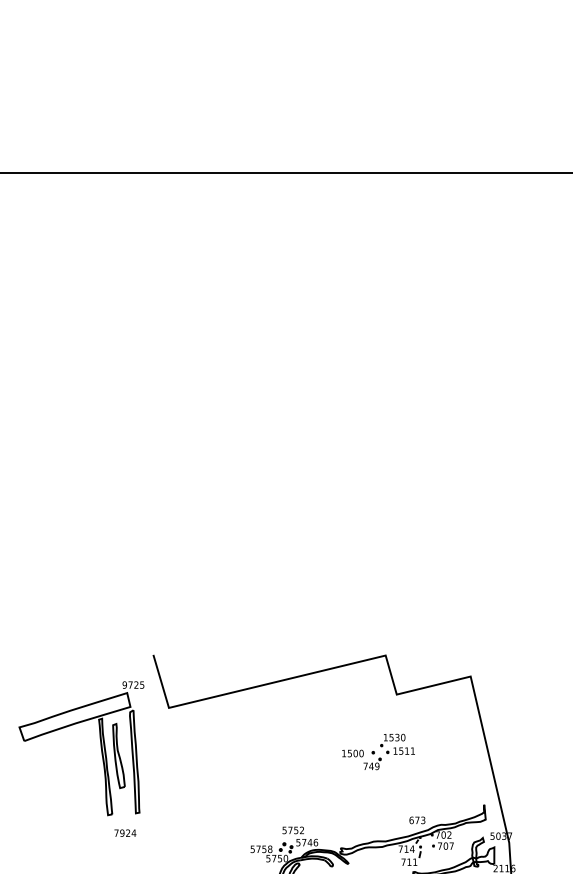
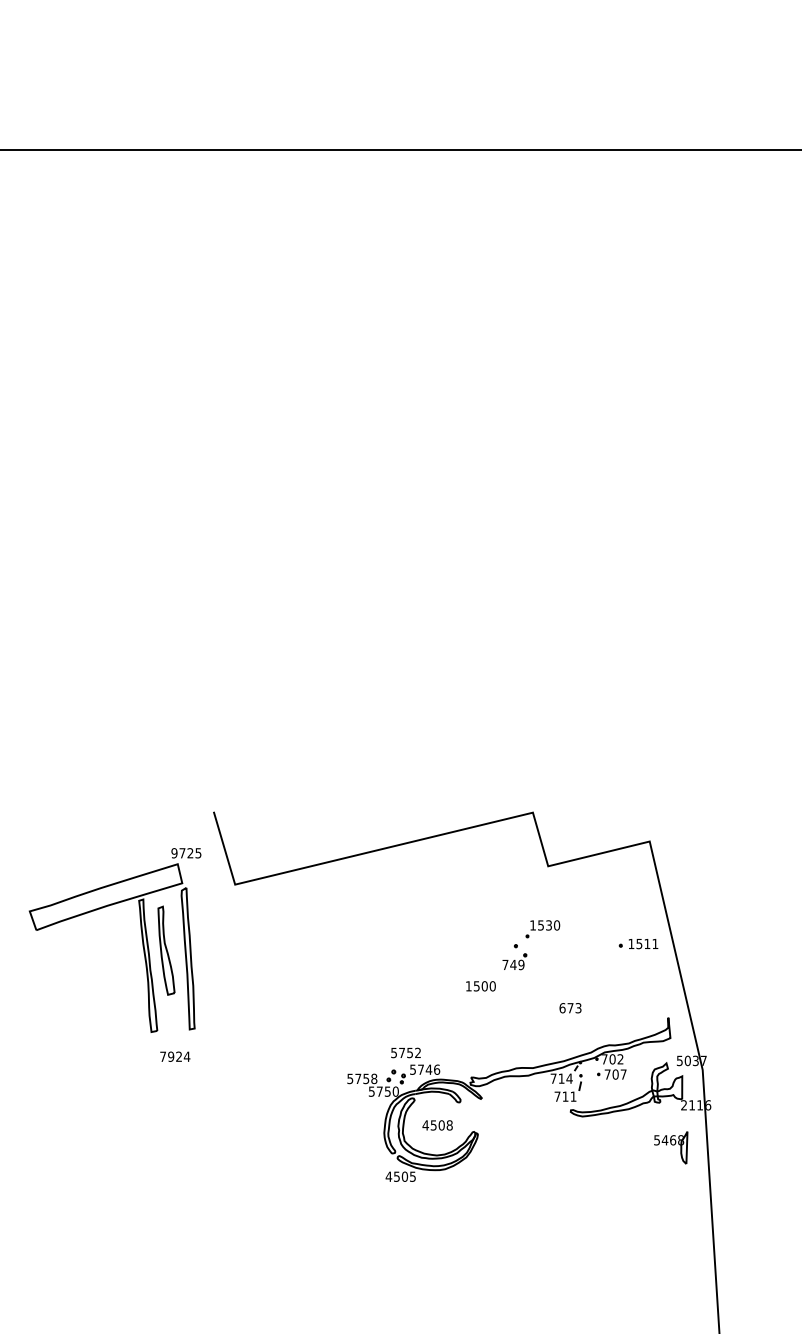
part: (400, 751) -> (638, 944), moved
text: (352, 753) -> (480, 986), moved
text: (417, 820) -> (570, 1008), moved

